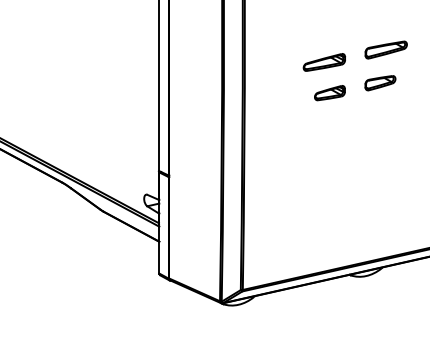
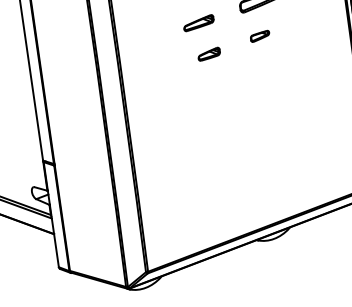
part: (324, 62) -> (198, 23), size x0.7
part: (380, 83) -> (260, 36), size x0.6
part: (329, 93) -> (208, 54), size x0.7

